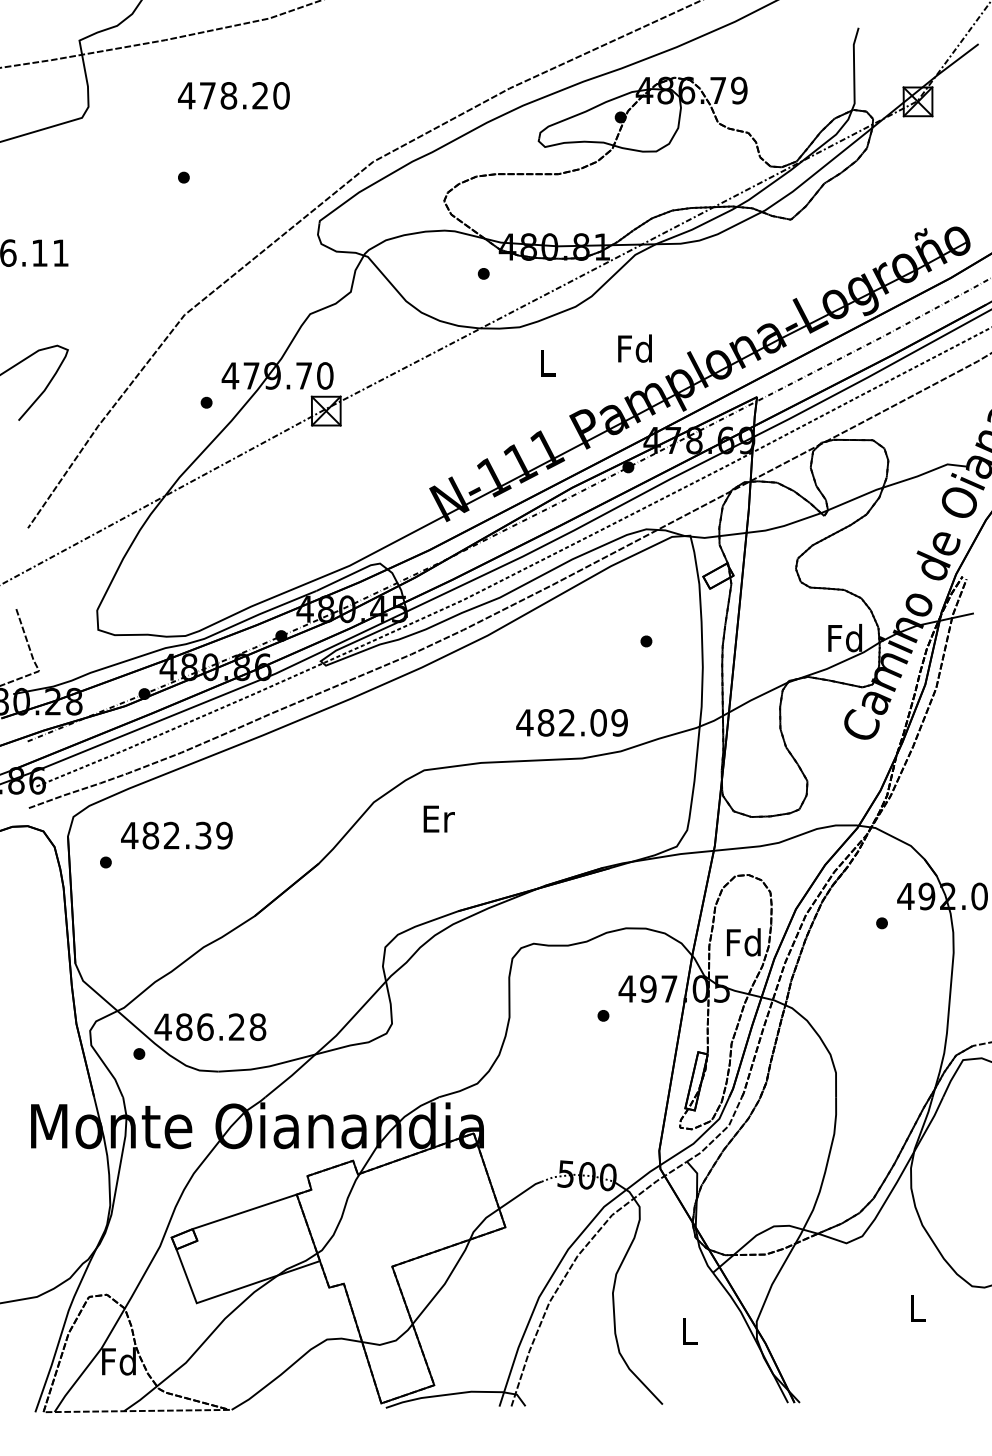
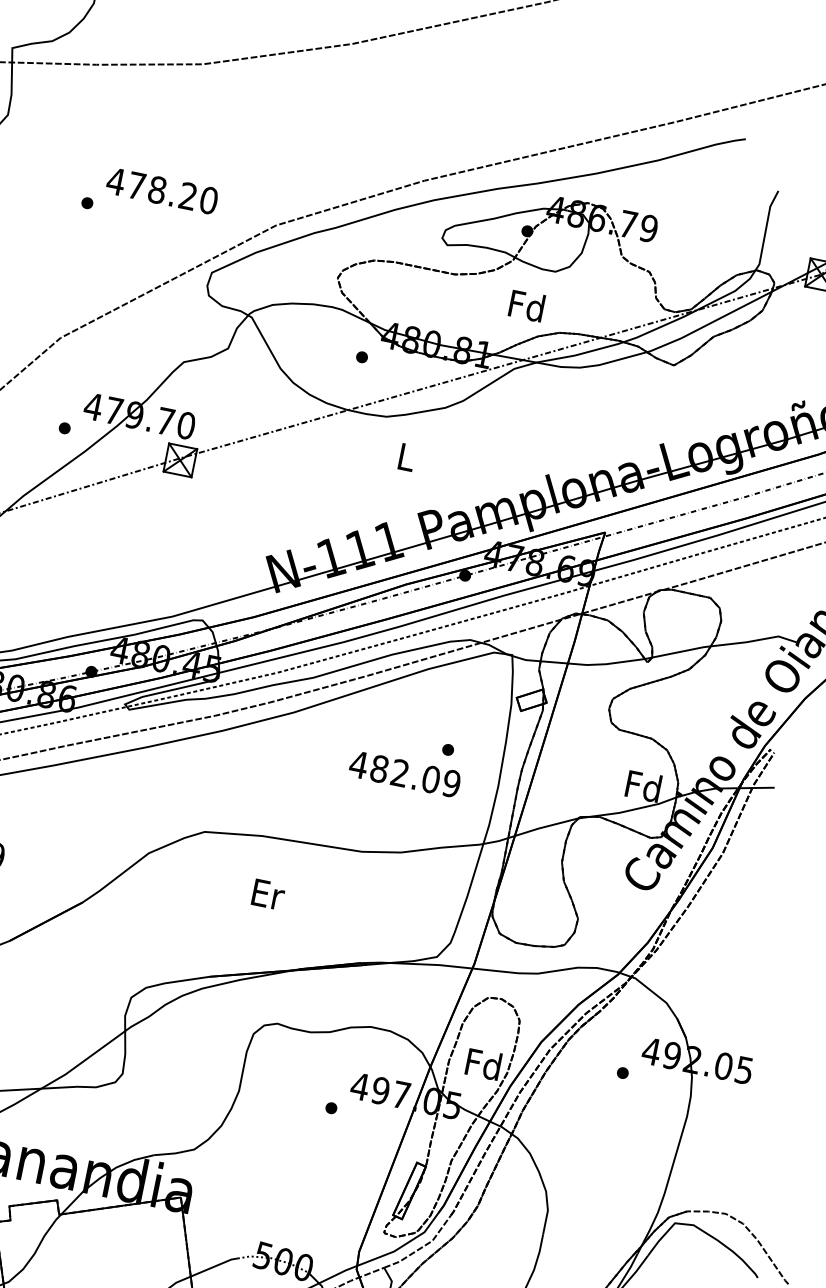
text: (233, 95) -> (161, 190), moved
text: (634, 348) -> (526, 305), moved
text: (571, 722) -> (404, 773), moved
text: (438, 818) -> (267, 893), moved

